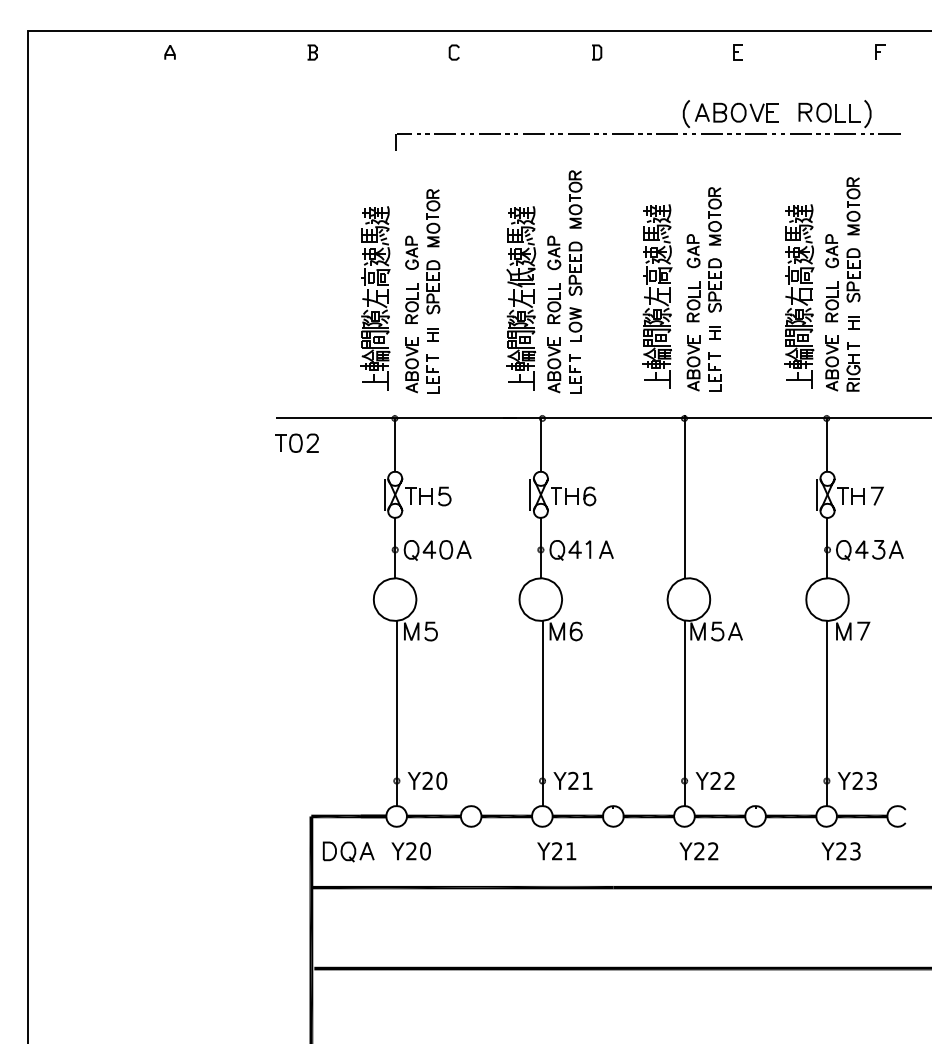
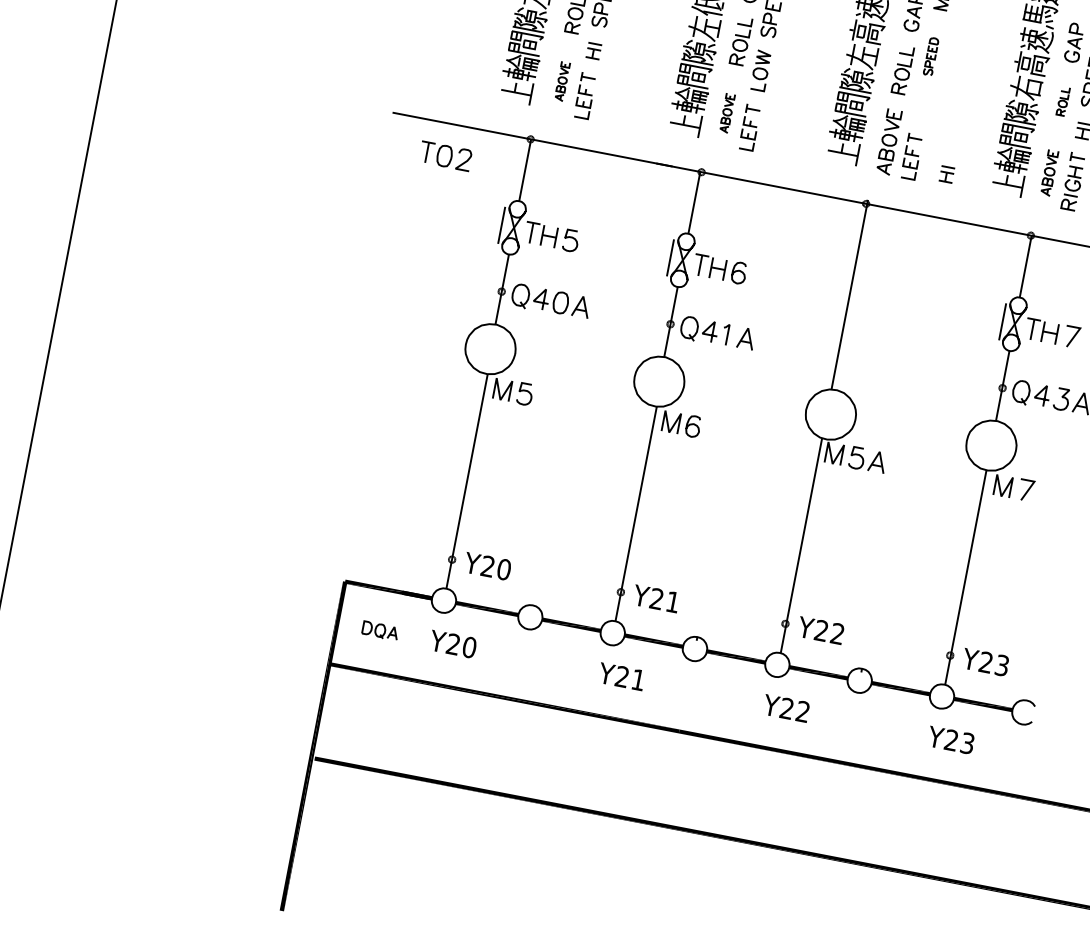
part: (714, 285) -> (930, 56), size x0.6
part: (831, 301) -> (1062, 101), size x0.6
part: (714, 332) -> (946, 173), moved
part: (831, 363) -> (1048, 173), size x0.7
part: (411, 365) -> (561, 81), size x0.6
part: (554, 365) -> (727, 113), size x0.6
part: (296, 442) -> (445, 155), moved
part: (348, 851) -> (380, 630), size x0.6

